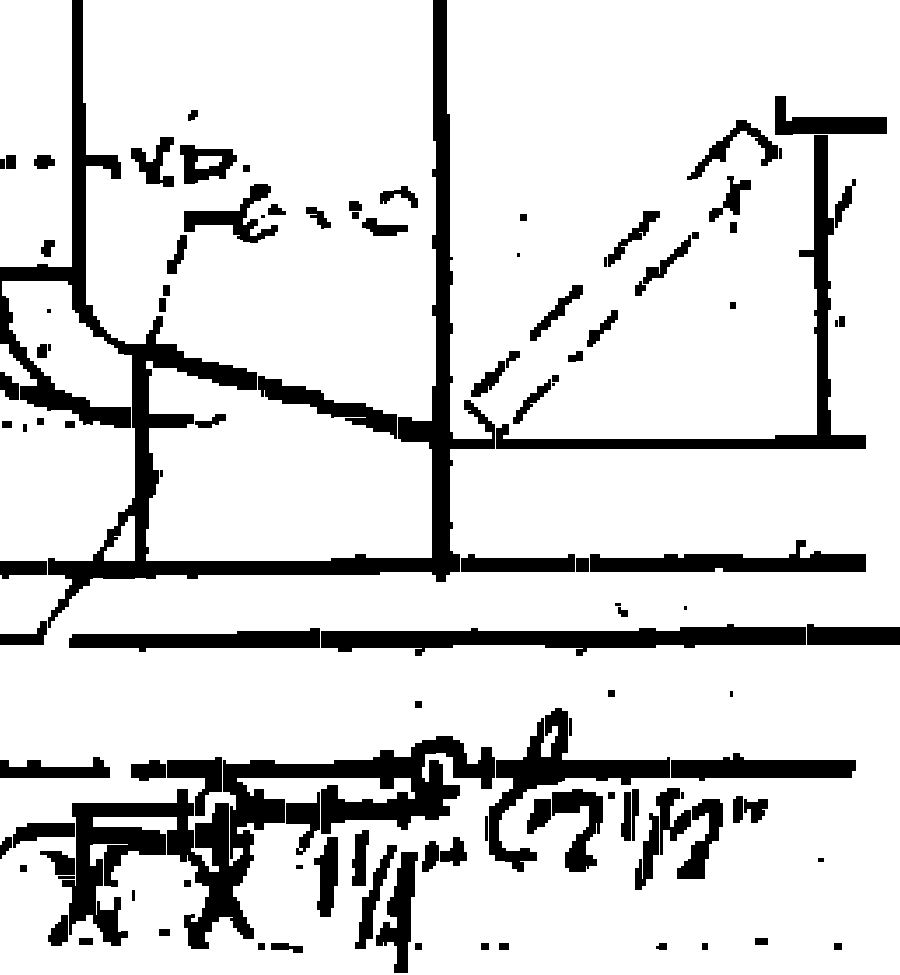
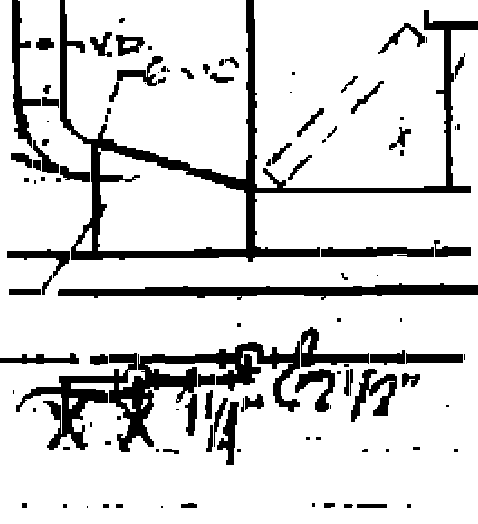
part: (44, 162) -> (45, 44), size x1.6
part: (728, 204) -> (399, 141), moved
part: (631, 239) -> (349, 84), size x0.6
part: (593, 336) -> (329, 134), size x0.6
line: (500, 946) -> (316, 438), moved

